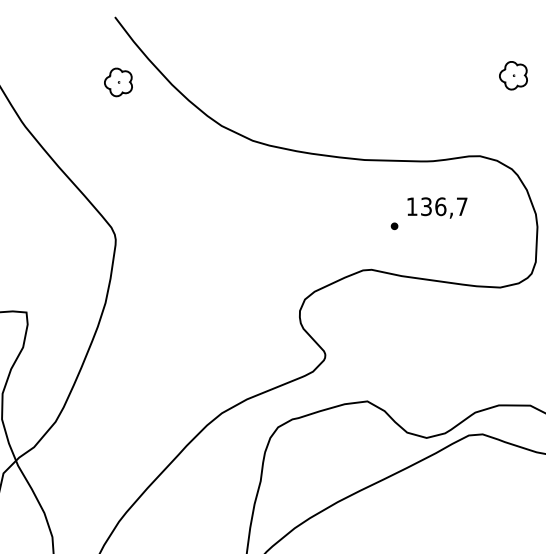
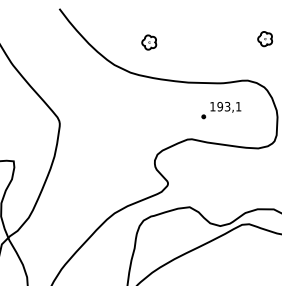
part: (119, 82) -> (149, 42), moved
text: (444, 206) -> (229, 106), 136,7 -> 193,1

